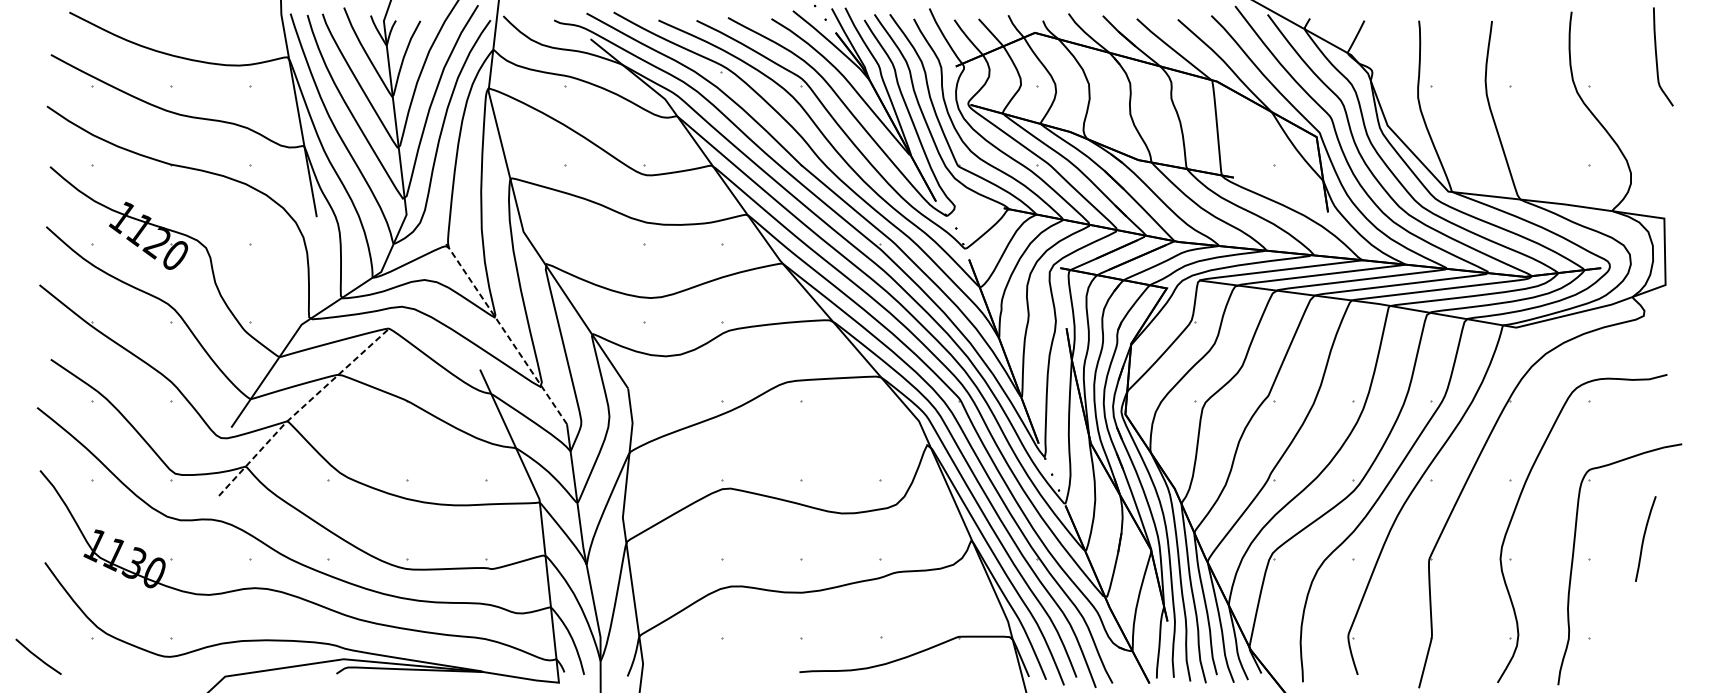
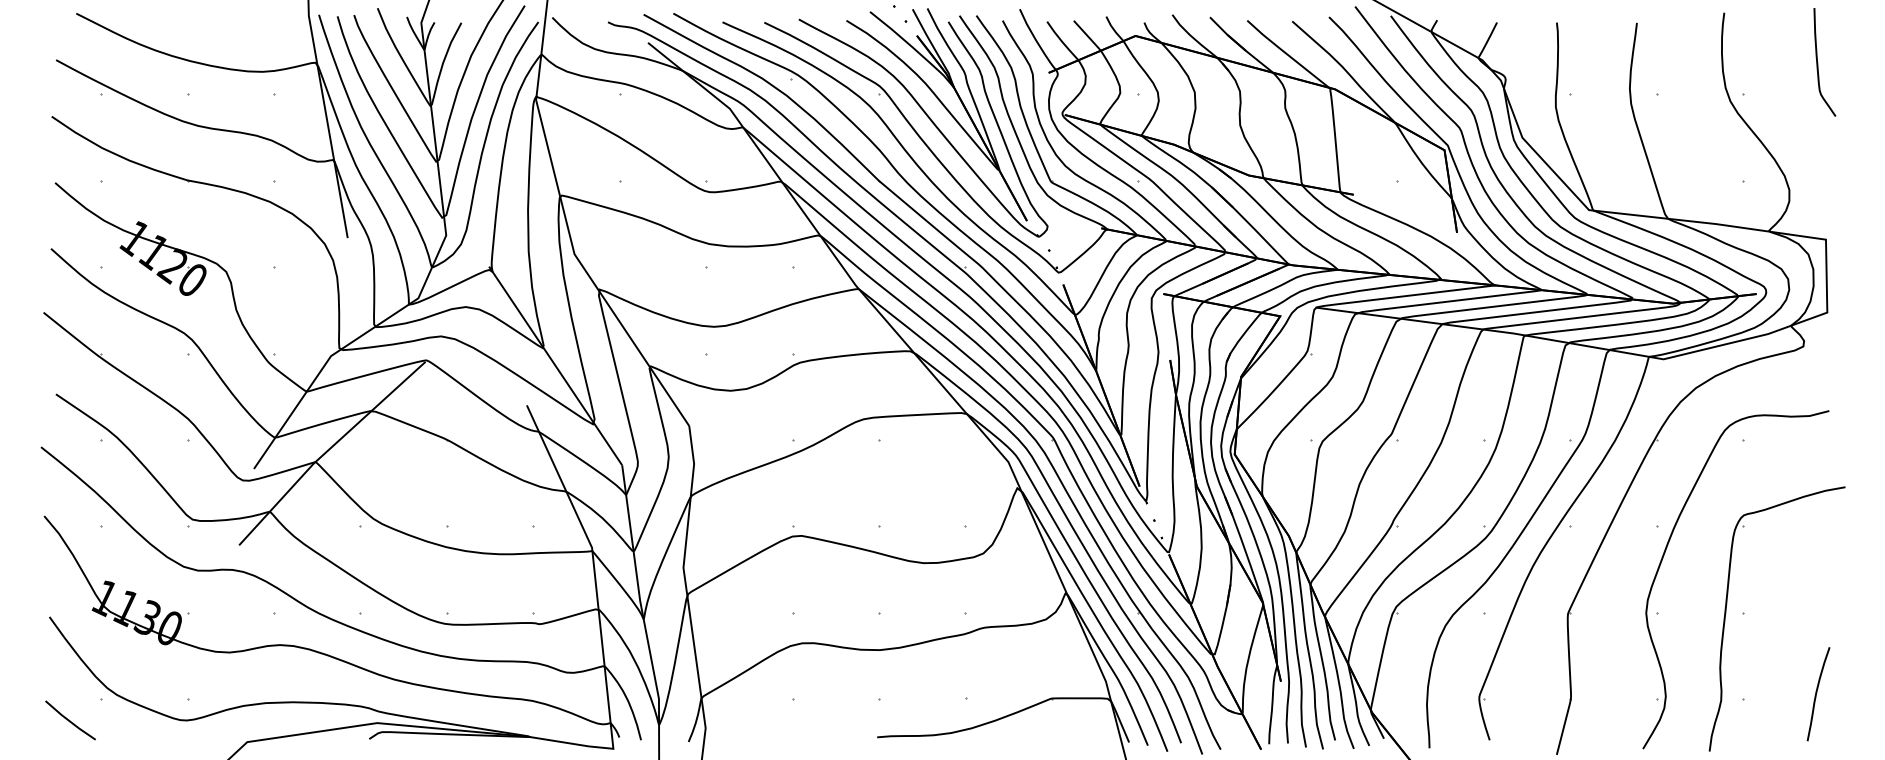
line: (506, 333) -> (555, 365), dashed -> solid
line: (299, 410) -> (328, 450), dashed -> solid
curve: (1644, 538) -> (1817, 693), moved
line: (38, 656) -> (70, 720), moved

